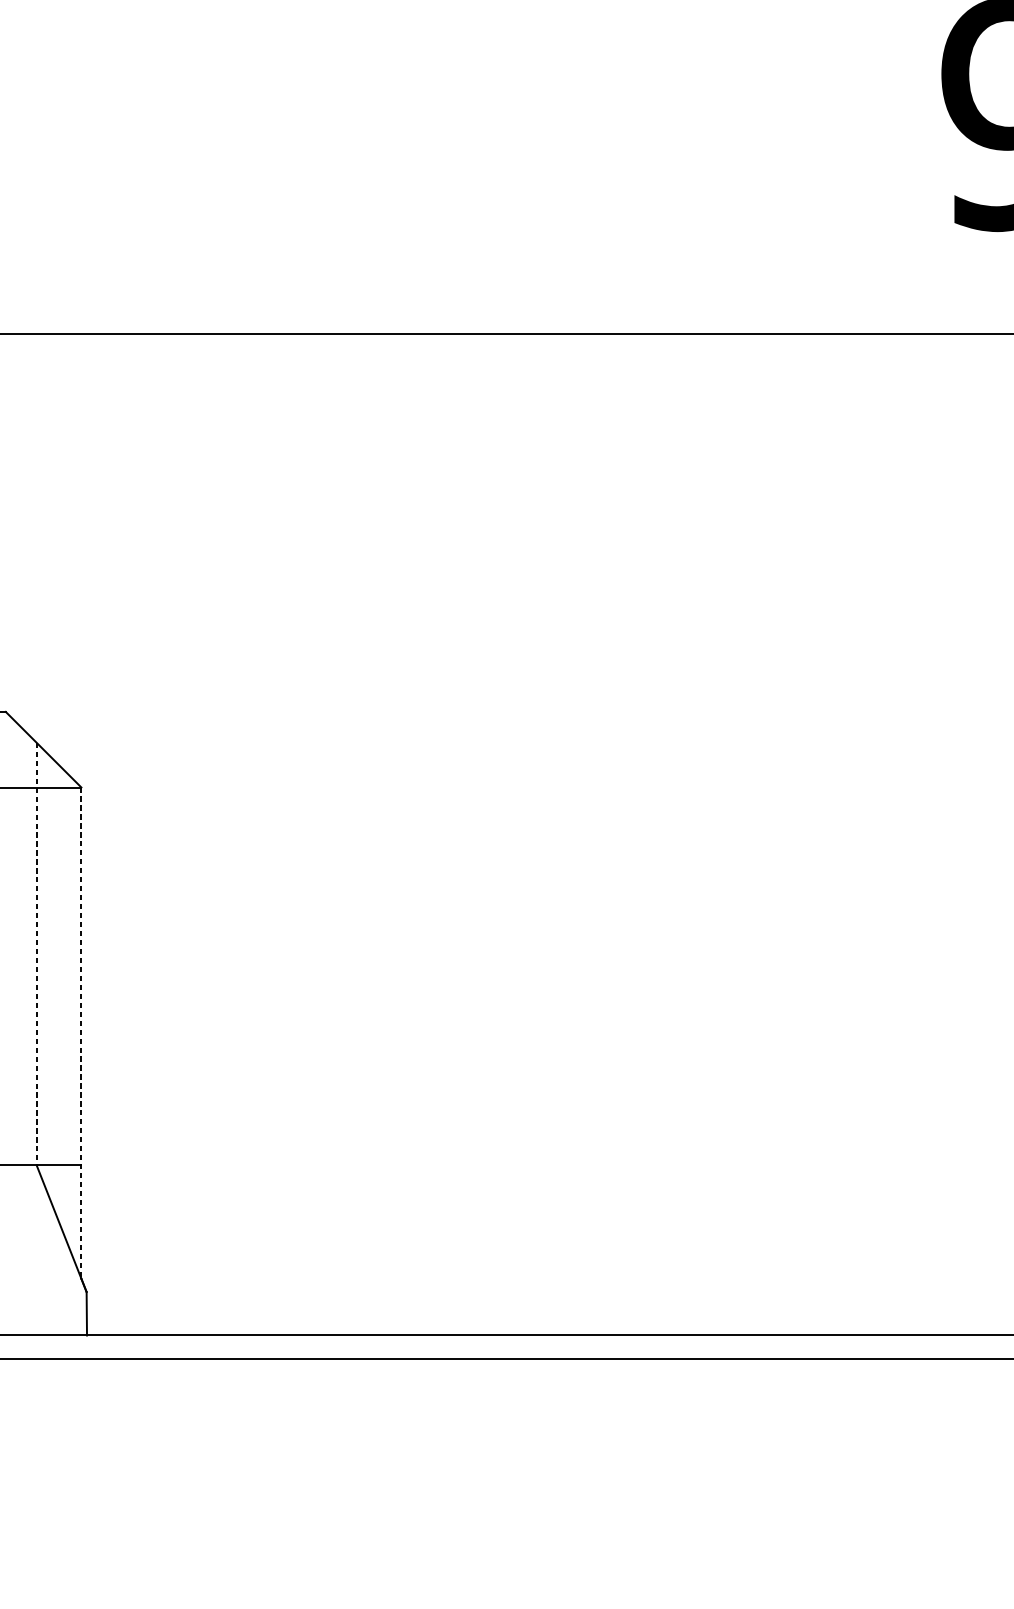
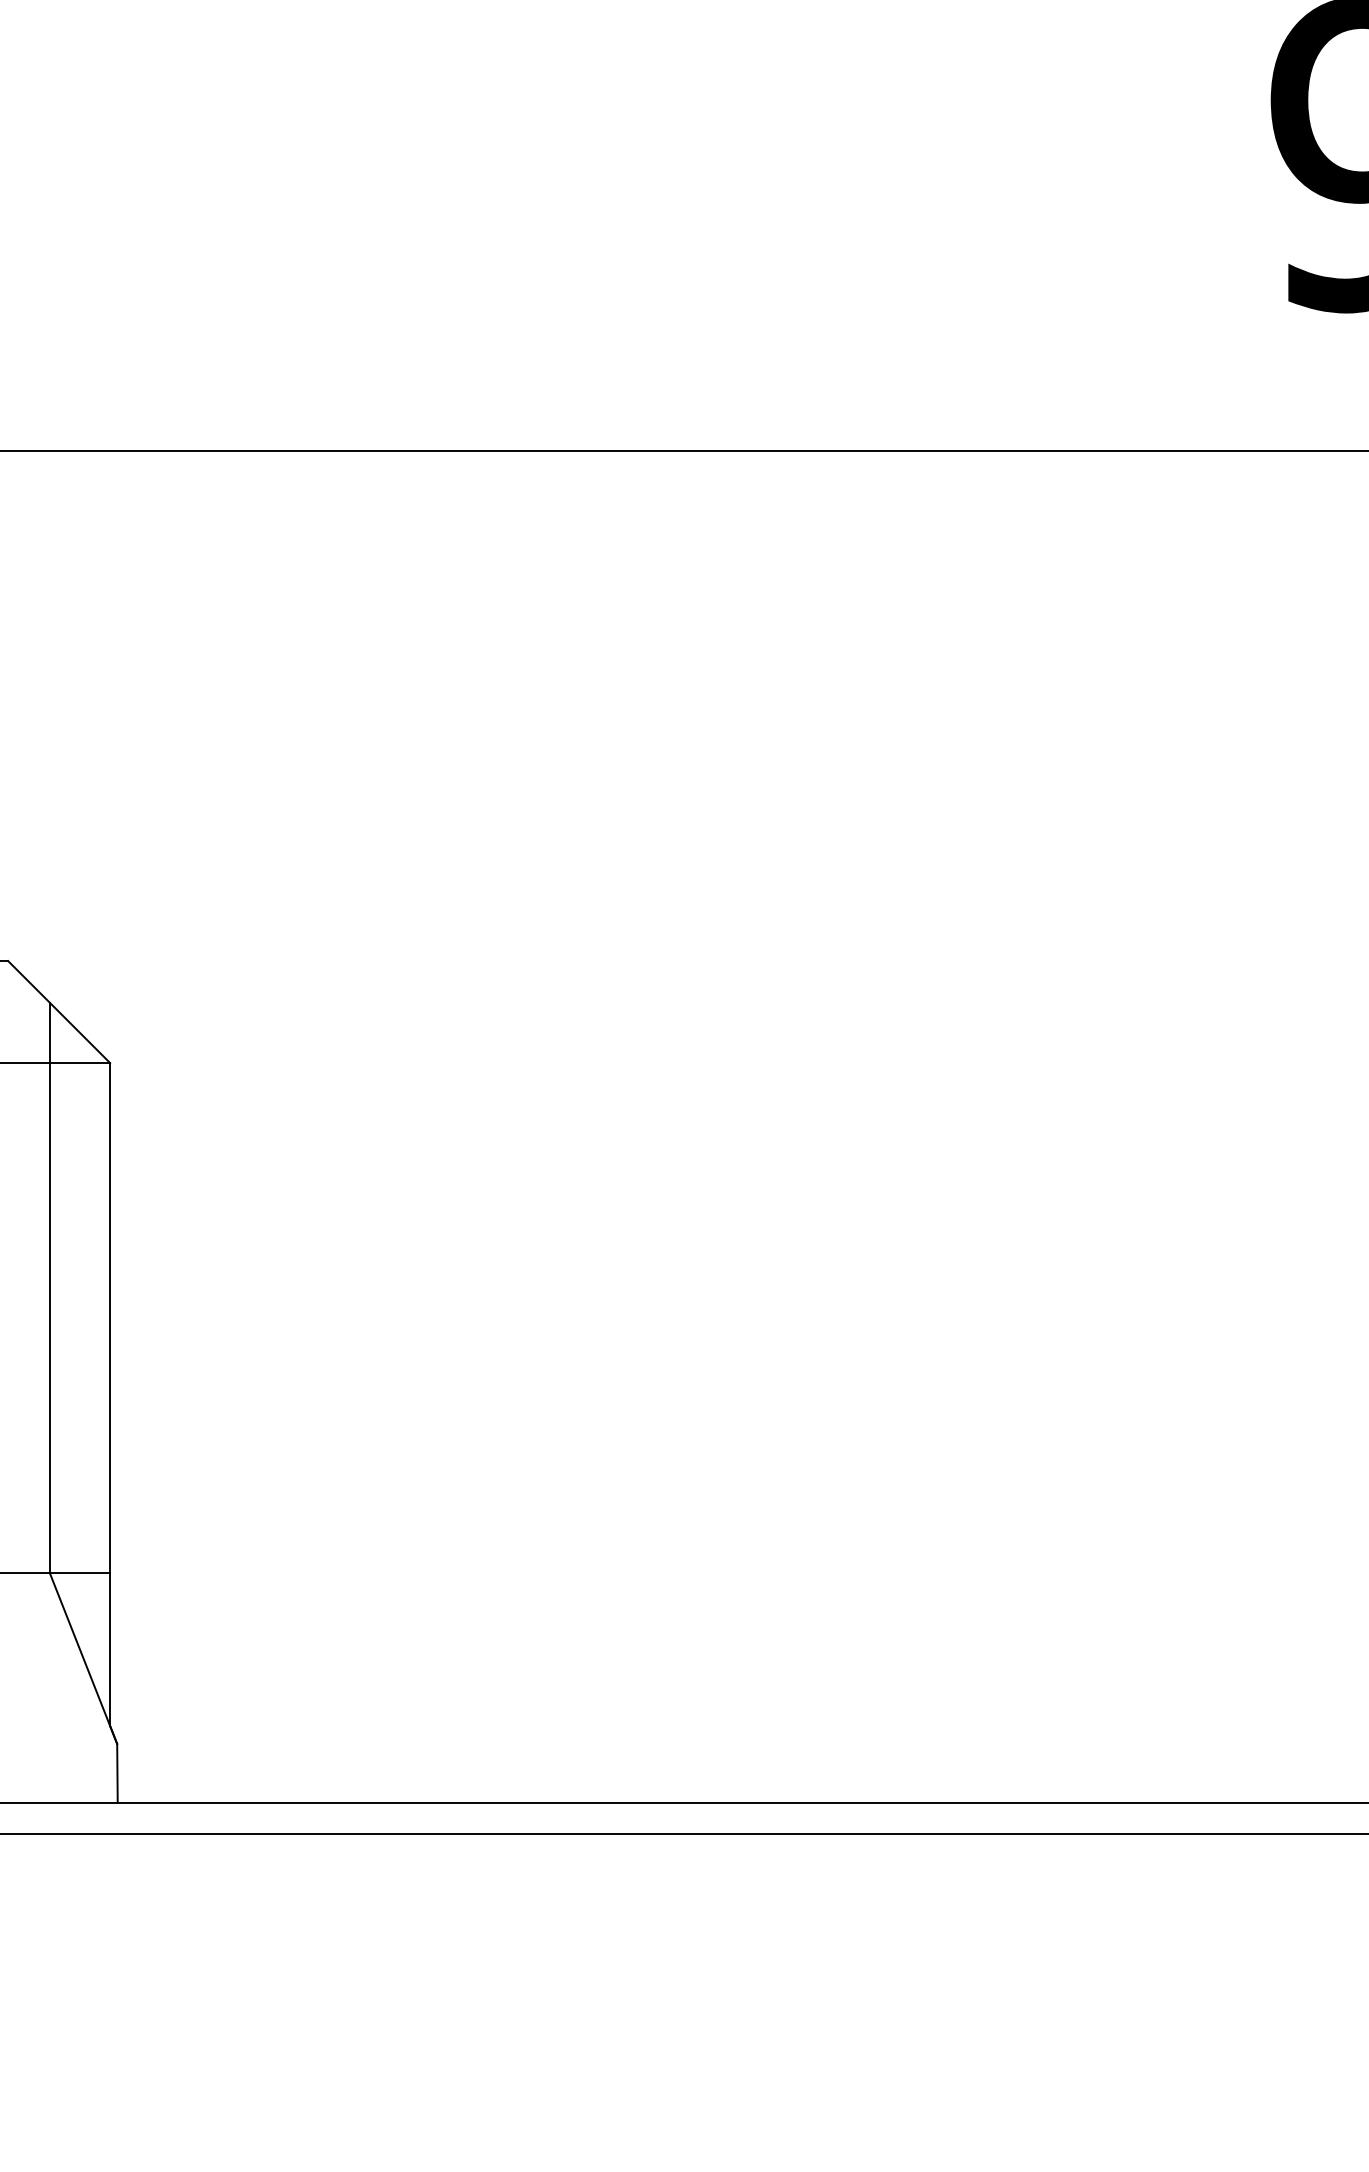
line: (36, 954) -> (49, 1288), dashed -> solid
line: (81, 1033) -> (110, 1394), dashed -> solid

